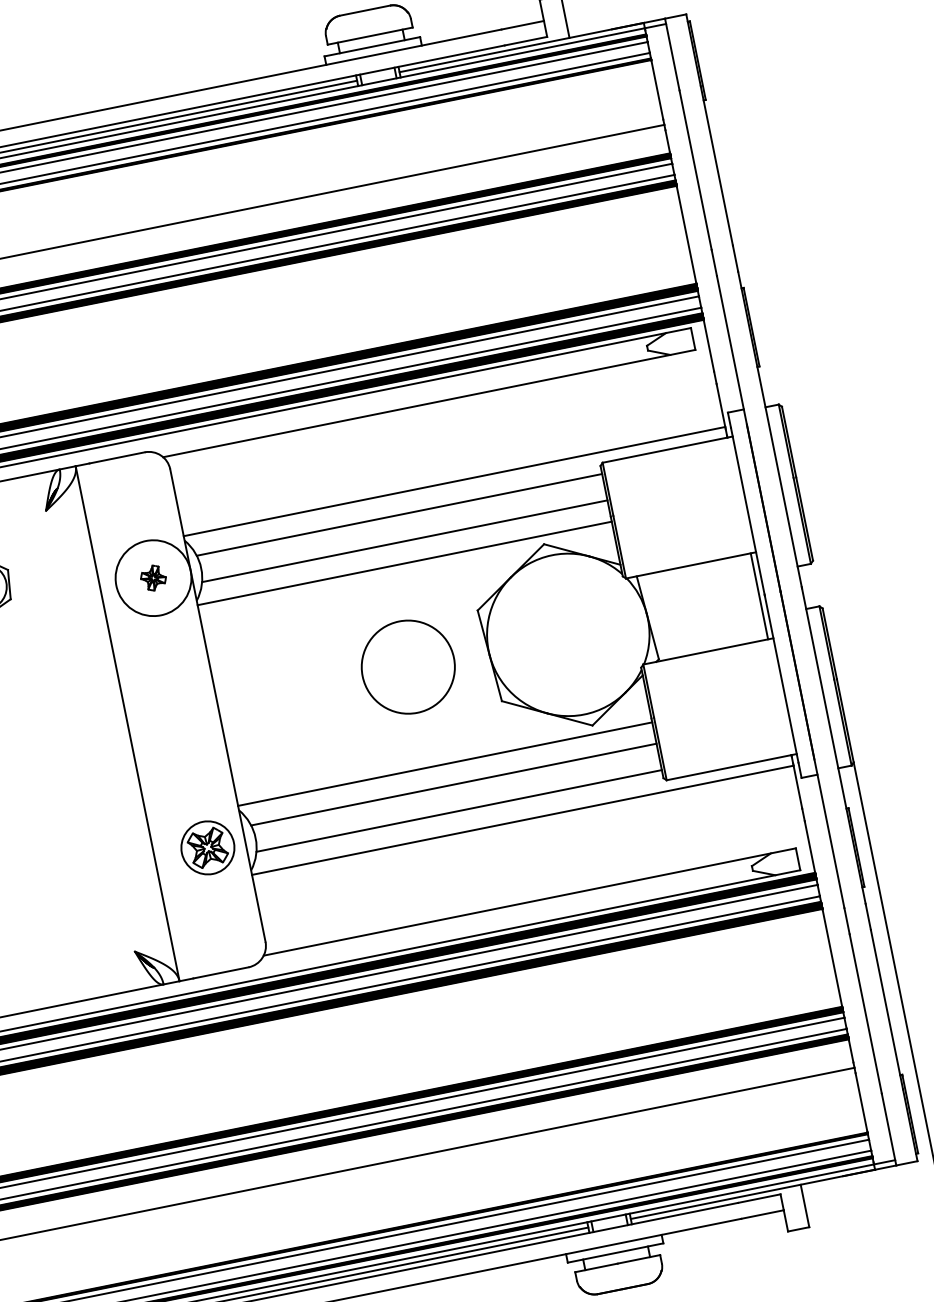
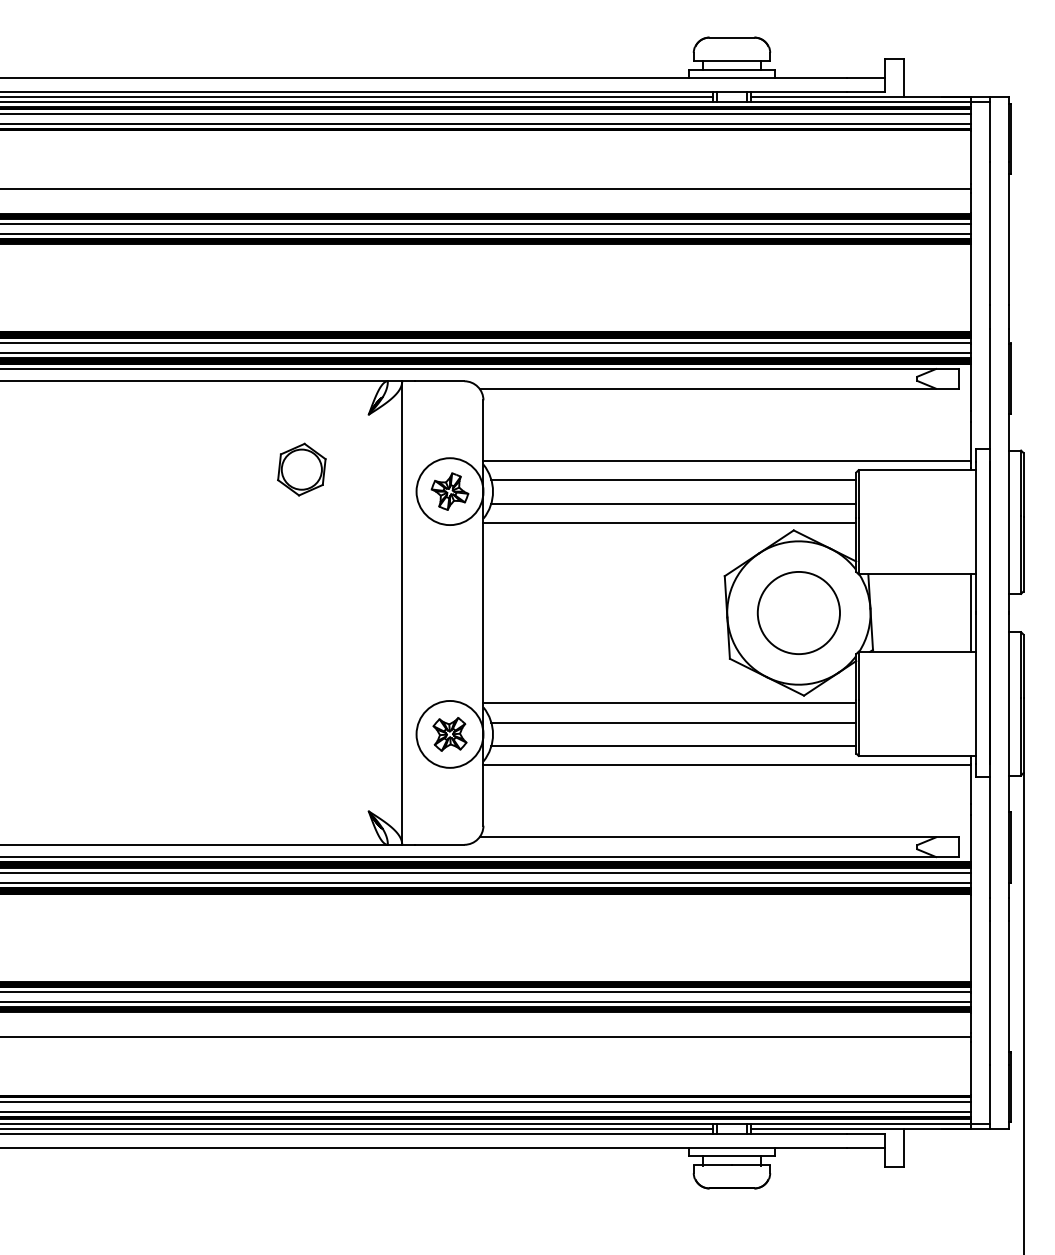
part: (152, 578) -> (449, 491), size x1.67
circle: (407, 666) -> (798, 612), moved
circle: (207, 846) -> (449, 733), size x1.43

